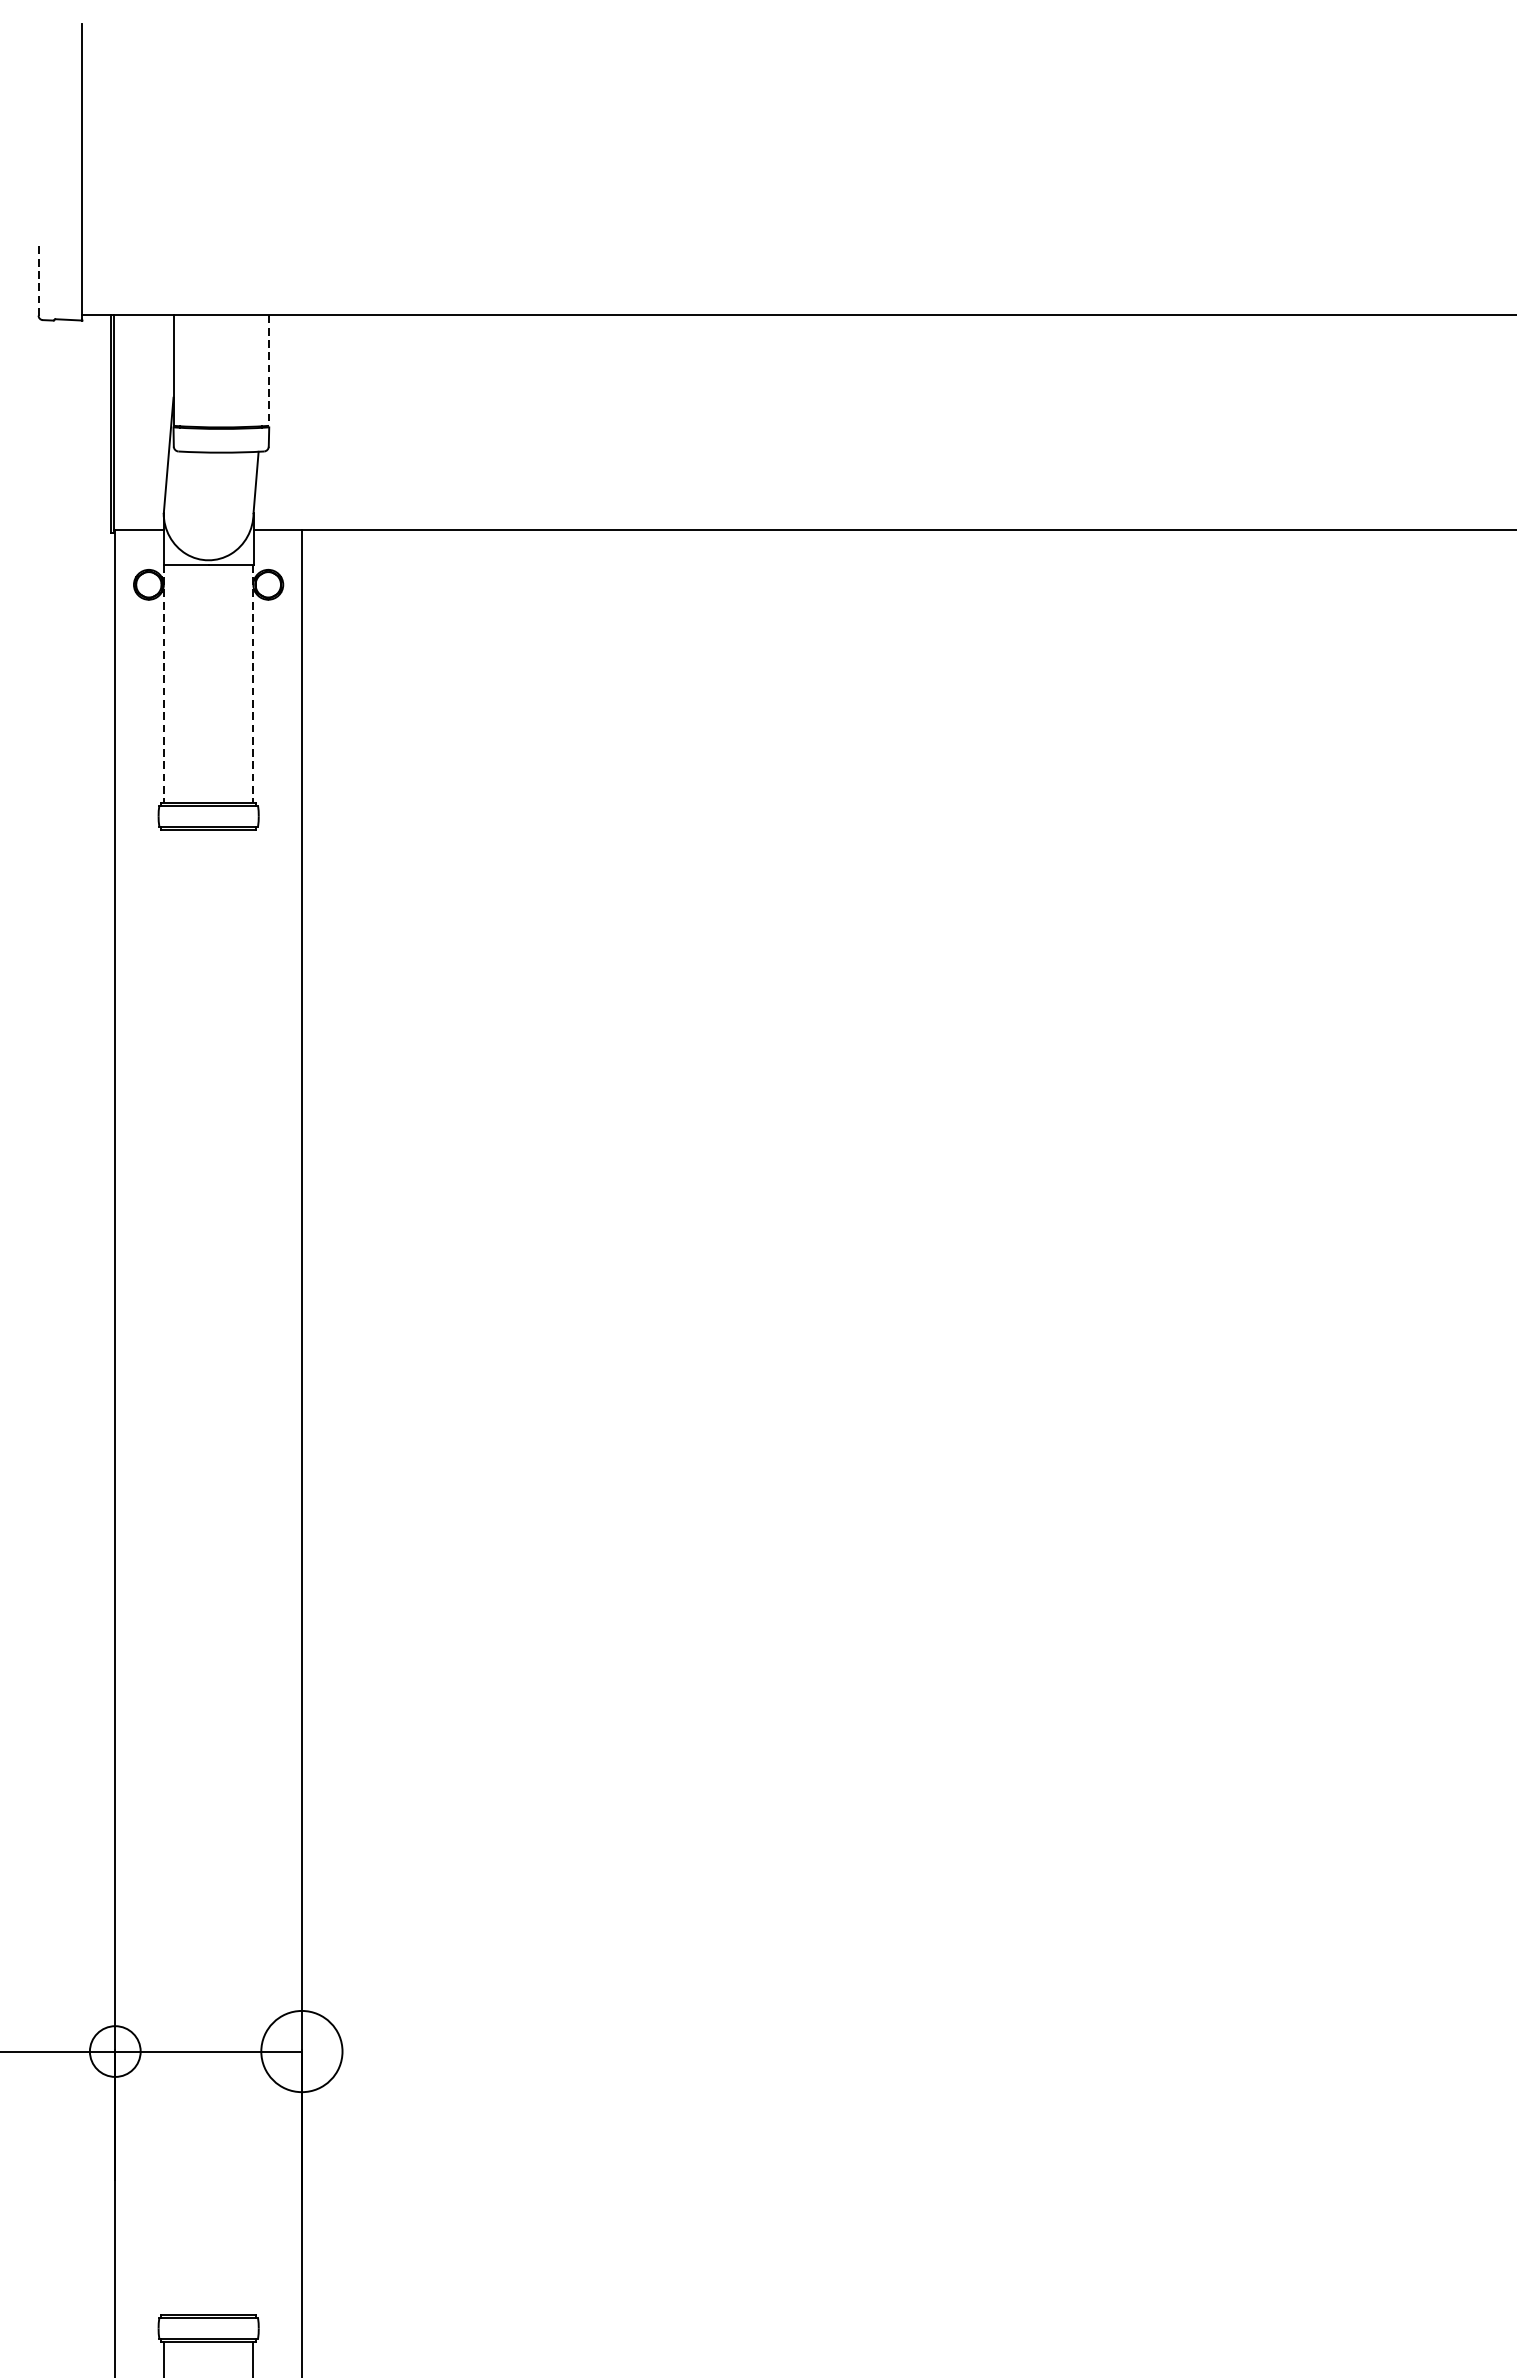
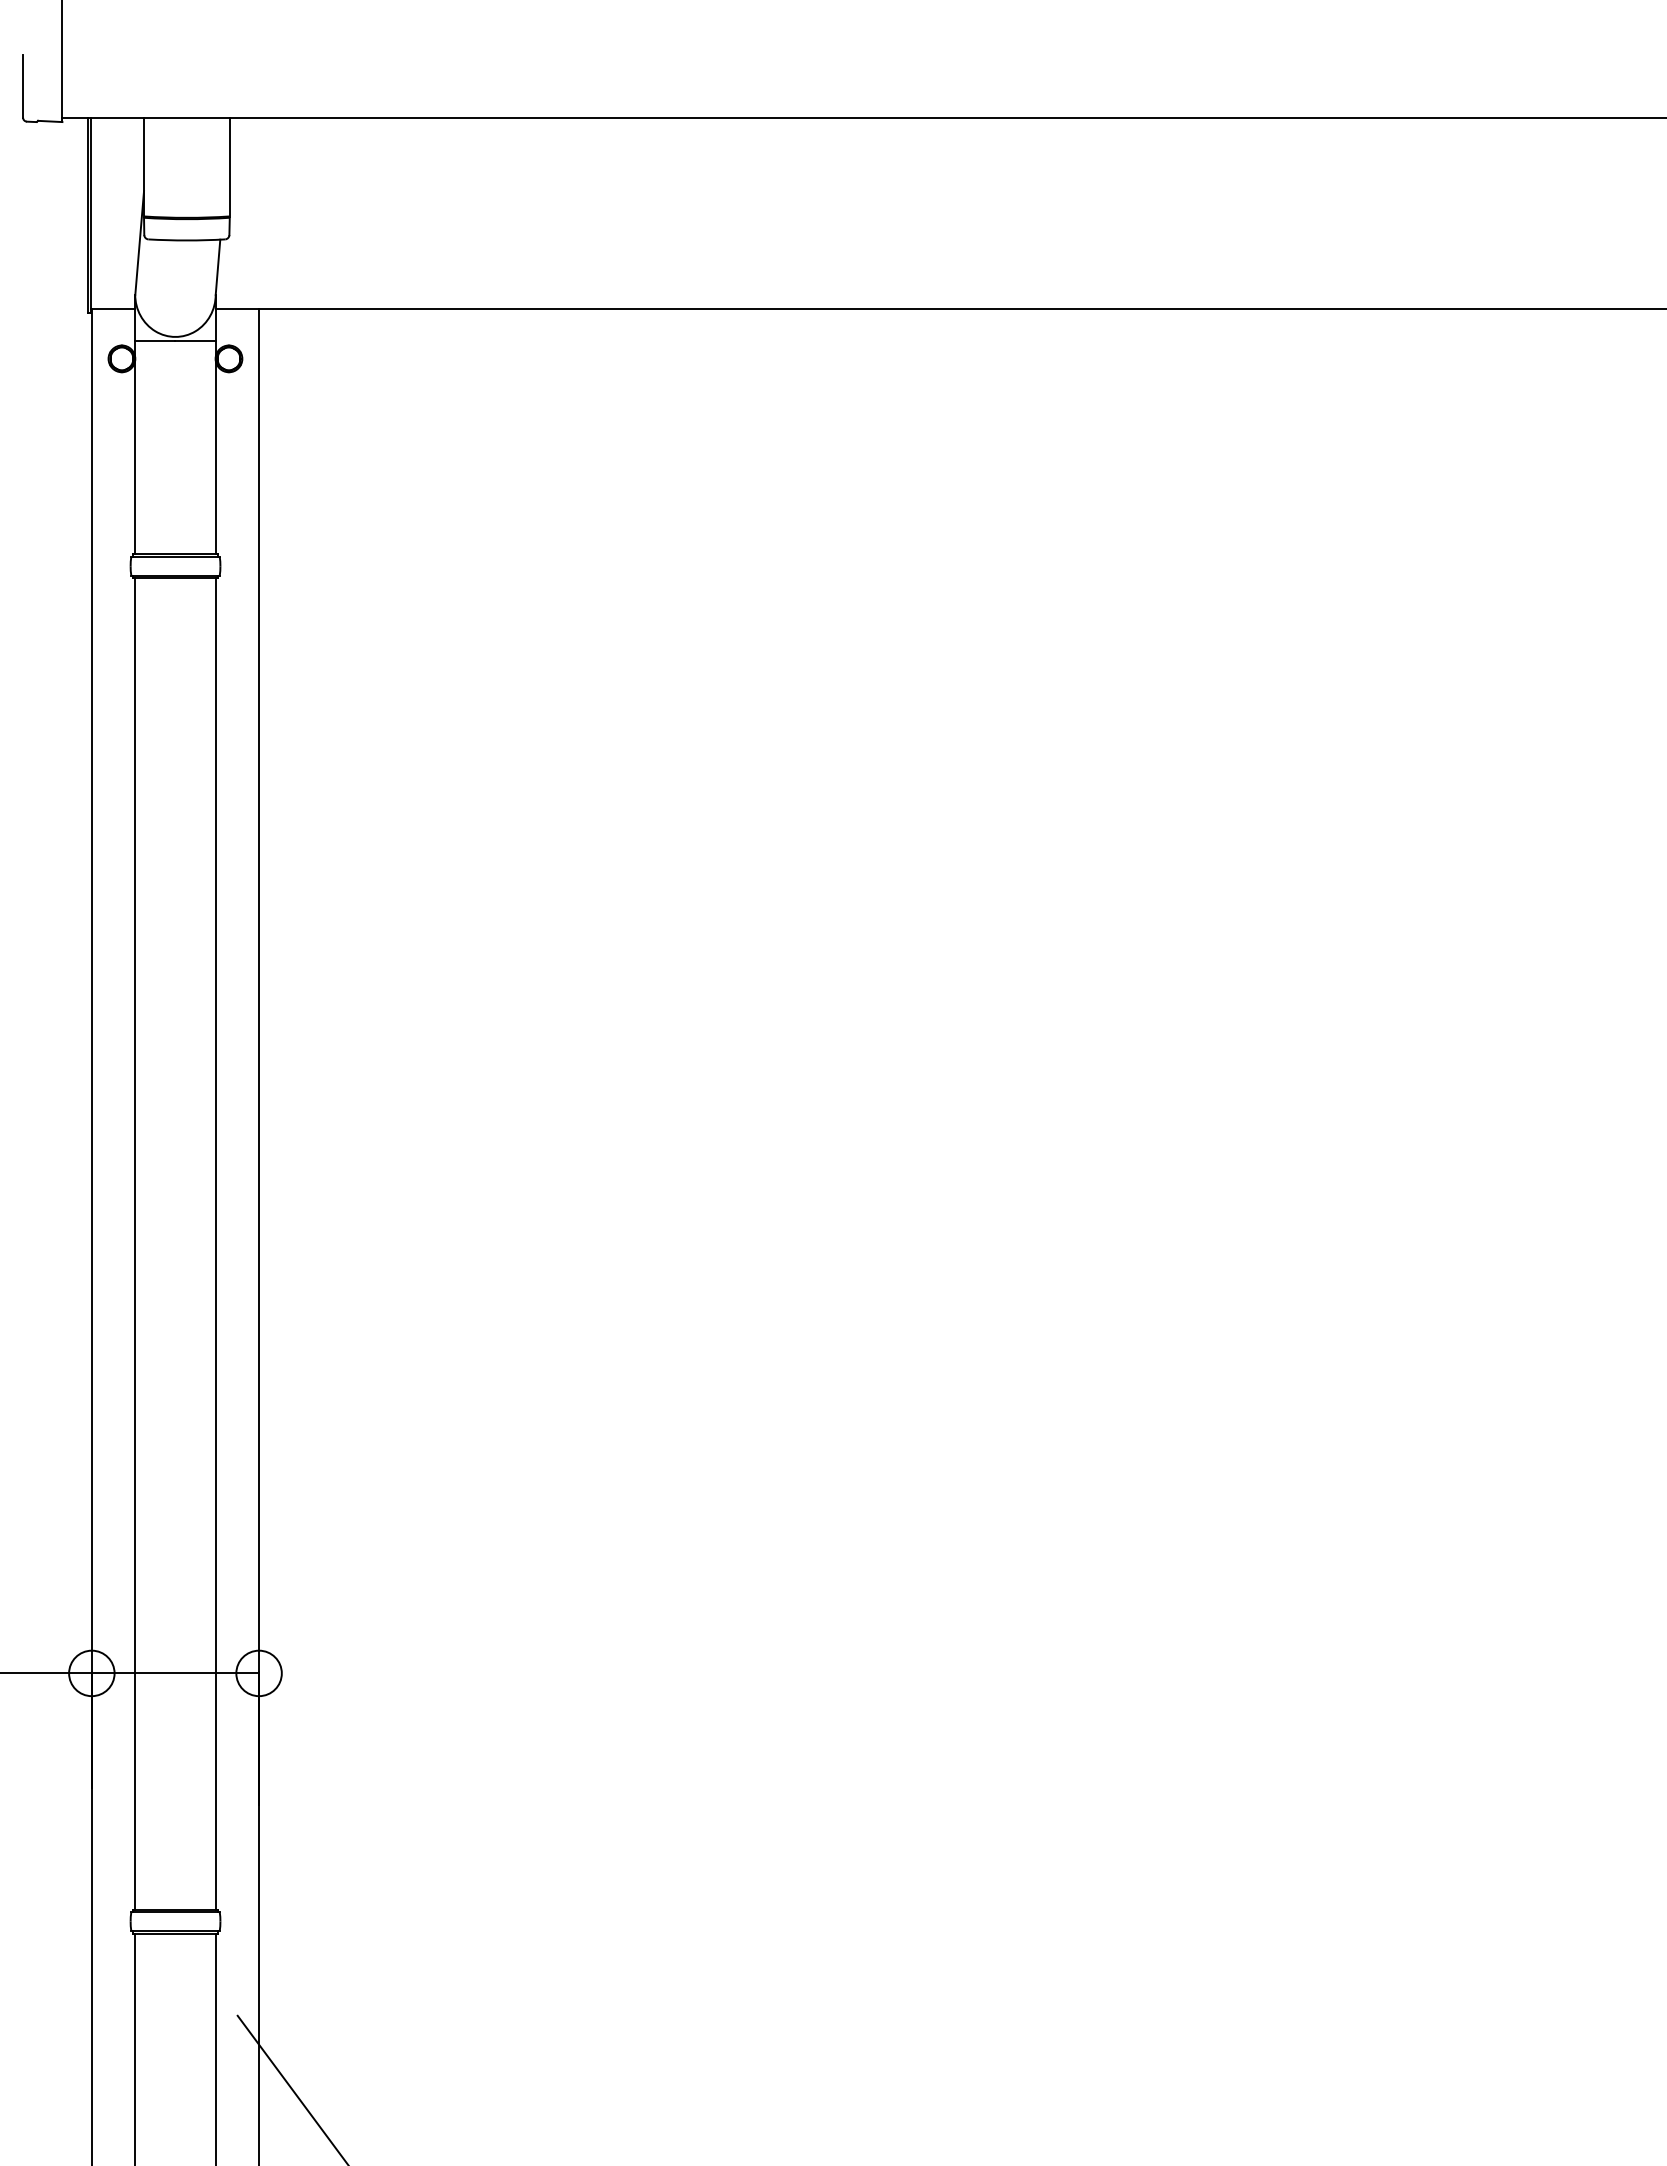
line: (39, 279) -> (23, 85), dashed -> solid
line: (268, 371) -> (229, 167), dashed -> solid
line: (164, 683) -> (135, 447), dashed -> solid
line: (253, 683) -> (215, 447), dashed -> solid
line: (164, 1571) -> (135, 1243), added
line: (253, 1571) -> (215, 1243), added
circle: (301, 2051) -> (258, 1673), size x0.62

